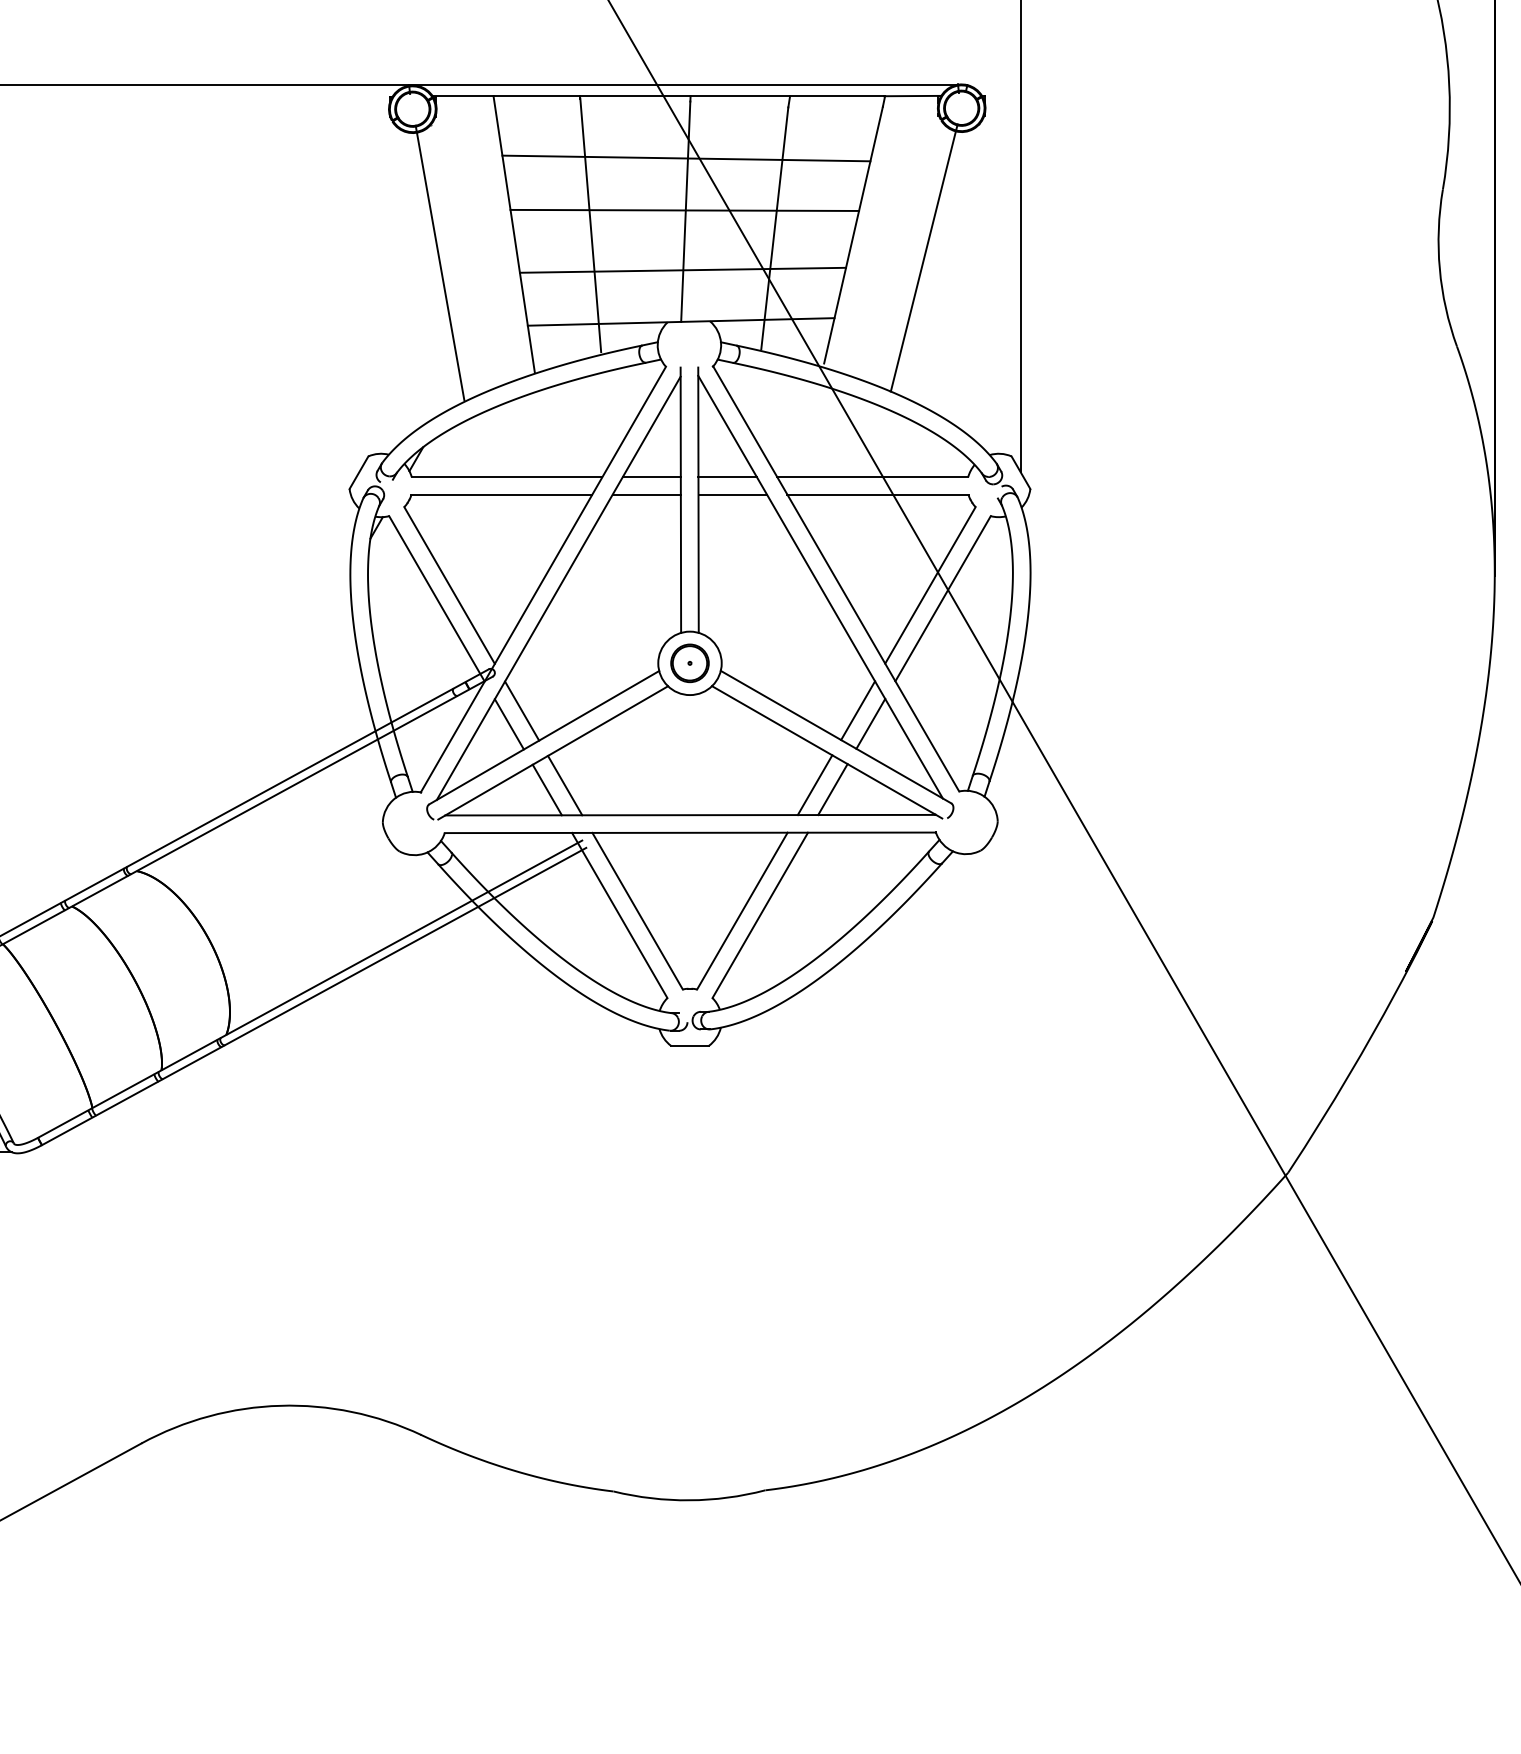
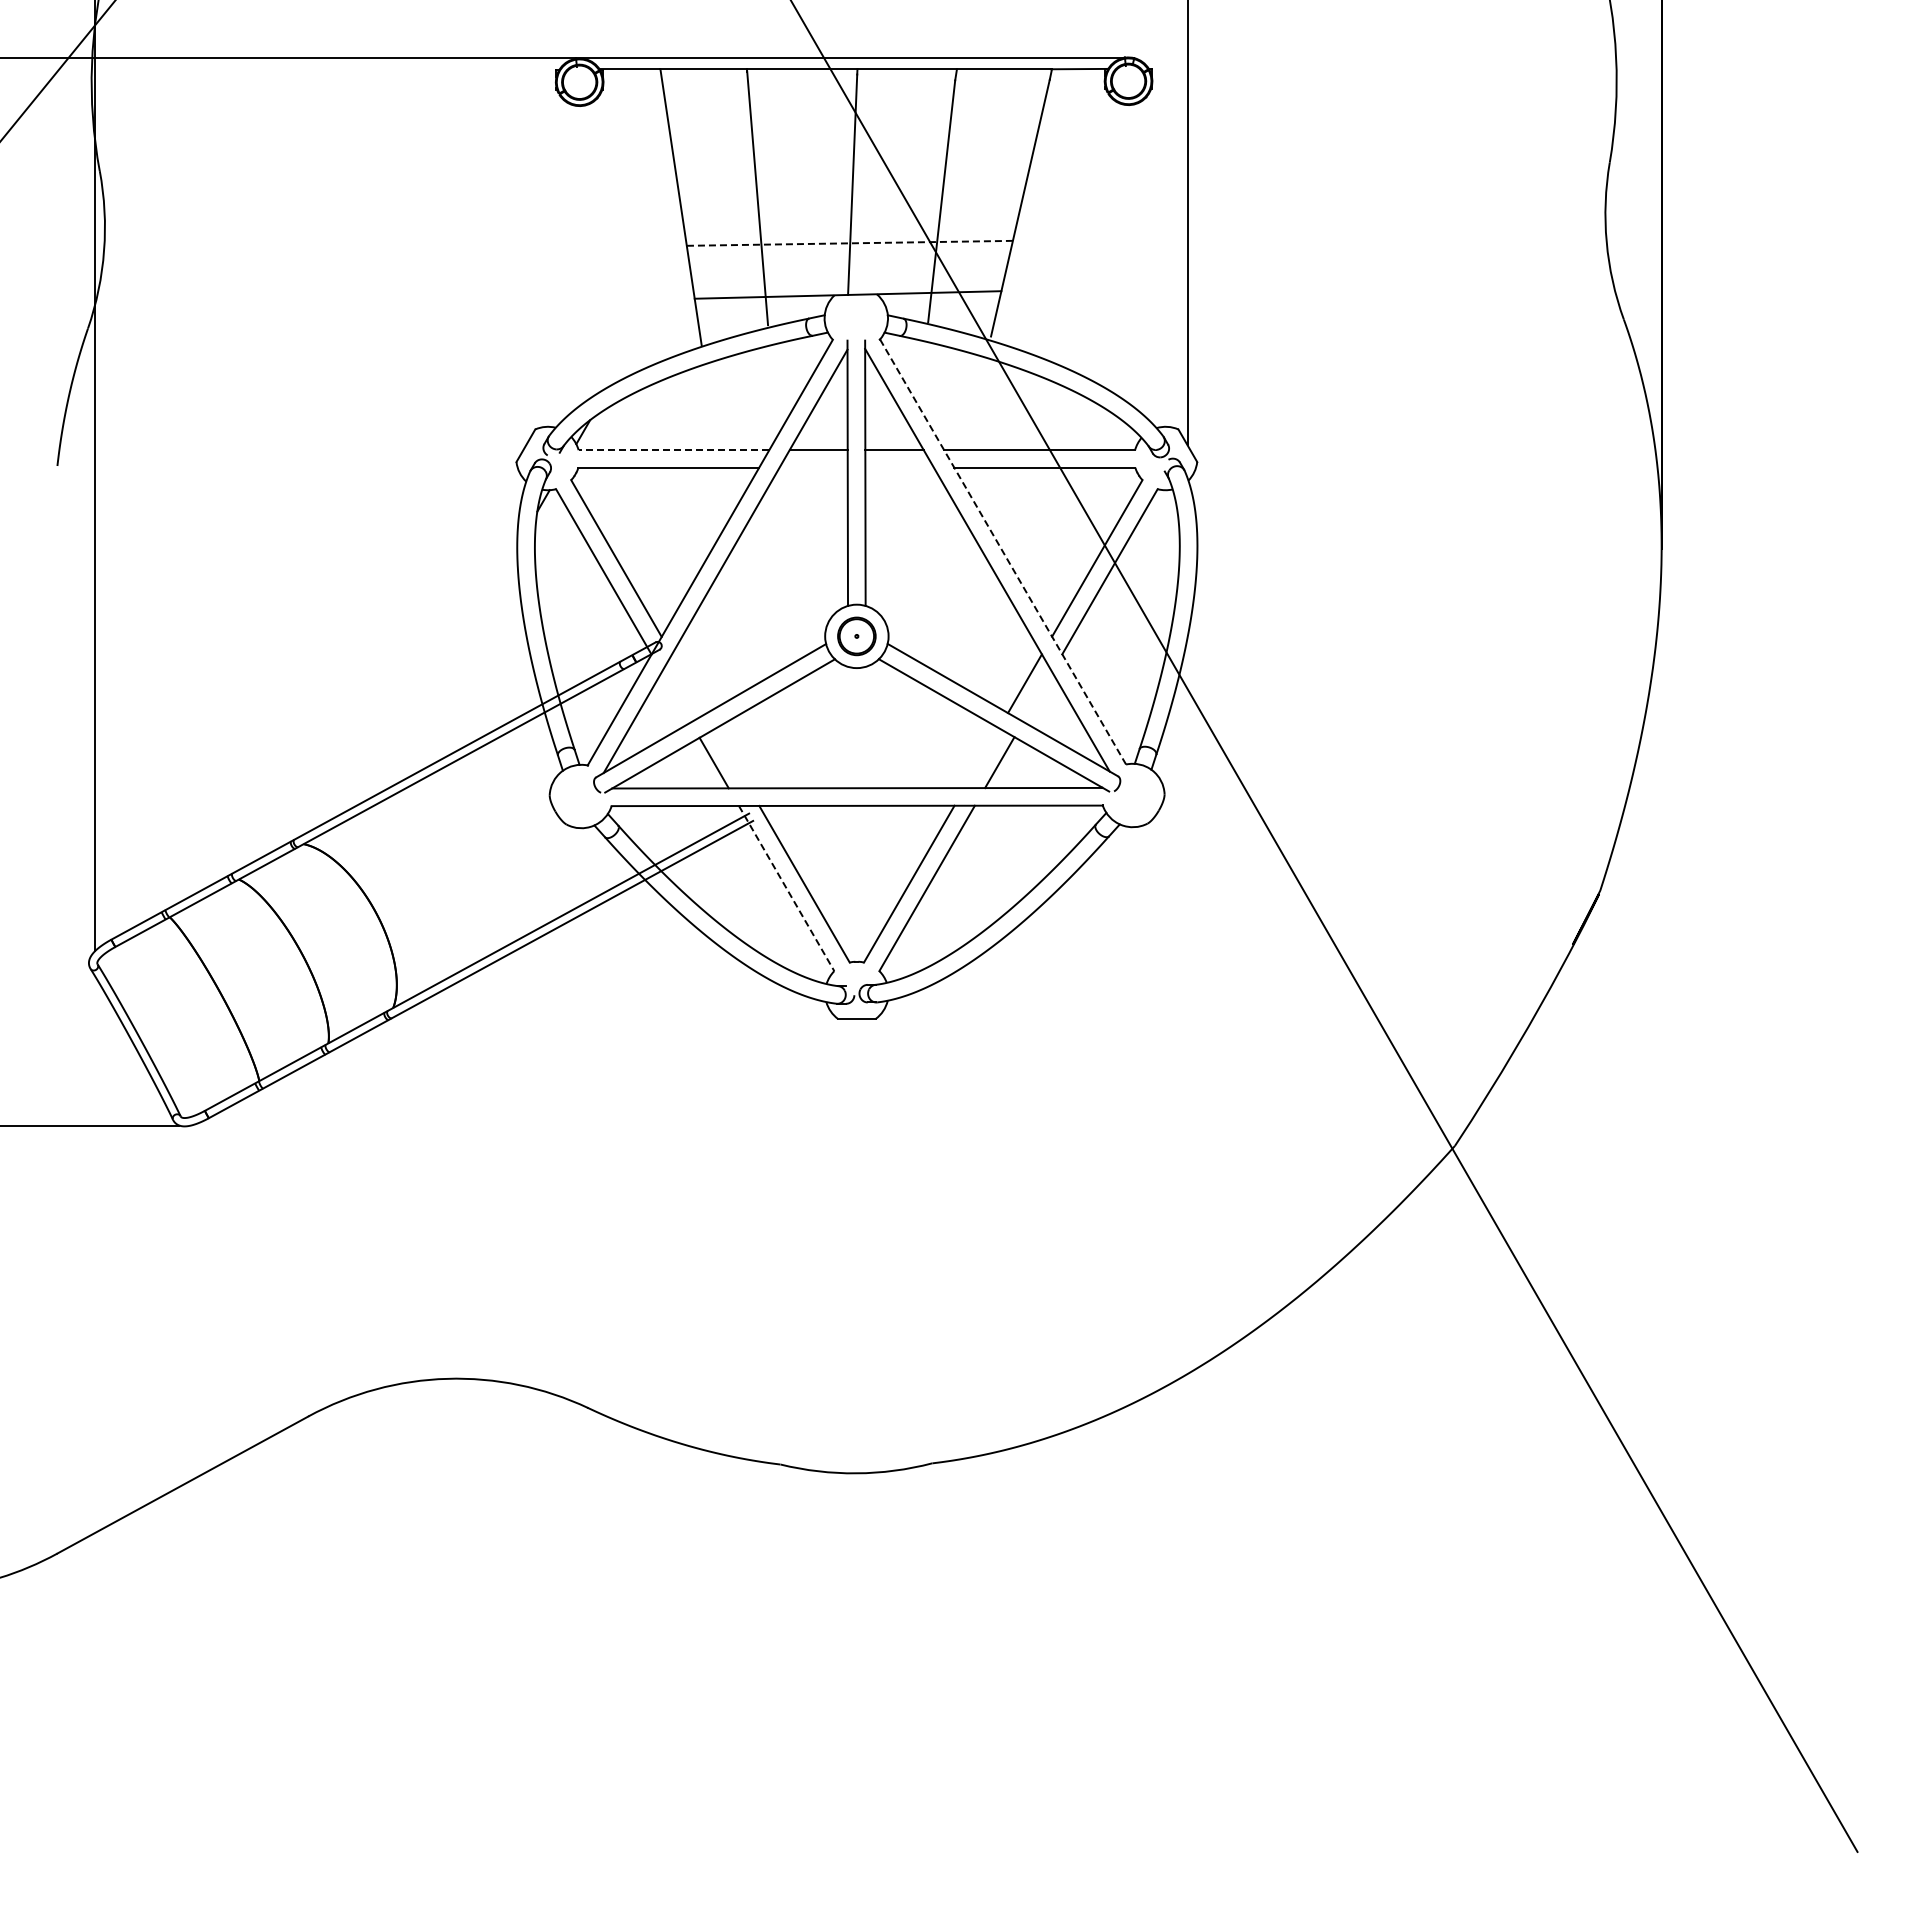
line: (686, 158) -> (853, 131), removed
line: (684, 210) -> (851, 183), removed
line: (923, 257) -> (1090, 230), removed
line: (439, 262) -> (606, 235), removed
line: (682, 270) -> (849, 243), solid -> dashed
line: (506, 477) -> (673, 450), solid -> dashed
line: (646, 494) -> (813, 467), removed
line: (732, 494) -> (899, 467), removed
line: (836, 578) -> (1003, 551), solid -> dashed
line: (521, 710) -> (688, 683), removed
line: (870, 723) -> (1037, 696), removed
line: (508, 724) -> (675, 697), removed
line: (564, 785) -> (731, 758), removed
line: (814, 785) -> (981, 758), removed
line: (619, 916) -> (786, 889), solid -> dashed

